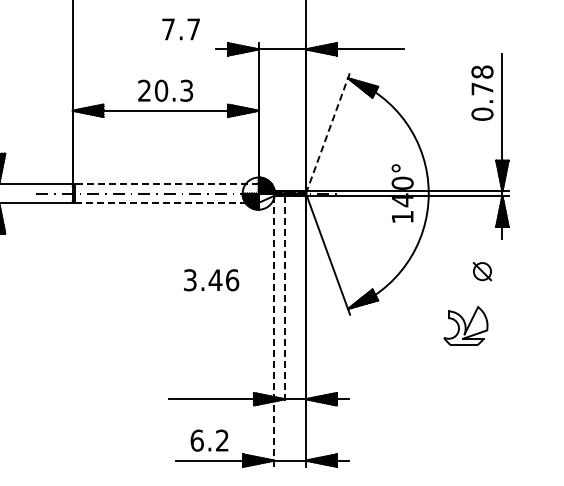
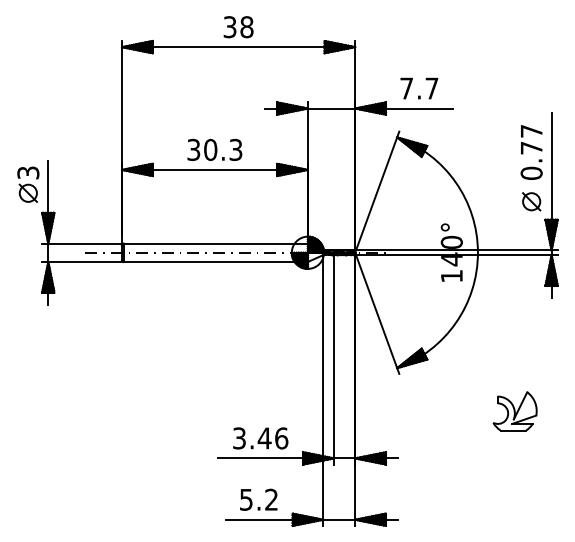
text: (181, 29) -> (419, 88), moved
text: (482, 71) -> (531, 130), 0.78 -> 0.77
text: (144, 91) -> (193, 150), 20.3 -> 30.3
line: (328, 132) -> (377, 191), dashed -> solid
line: (166, 184) -> (215, 243), dashed -> solid
line: (167, 202) -> (216, 261), dashed -> solid
part: (482, 271) -> (531, 201), moved
text: (211, 280) -> (260, 438), moved
line: (284, 300) -> (333, 359), dashed -> solid
part: (465, 326) -> (514, 411), moved
line: (274, 332) -> (323, 391), dashed -> solid
text: (197, 440) -> (246, 499), 6.2 -> 5.2

